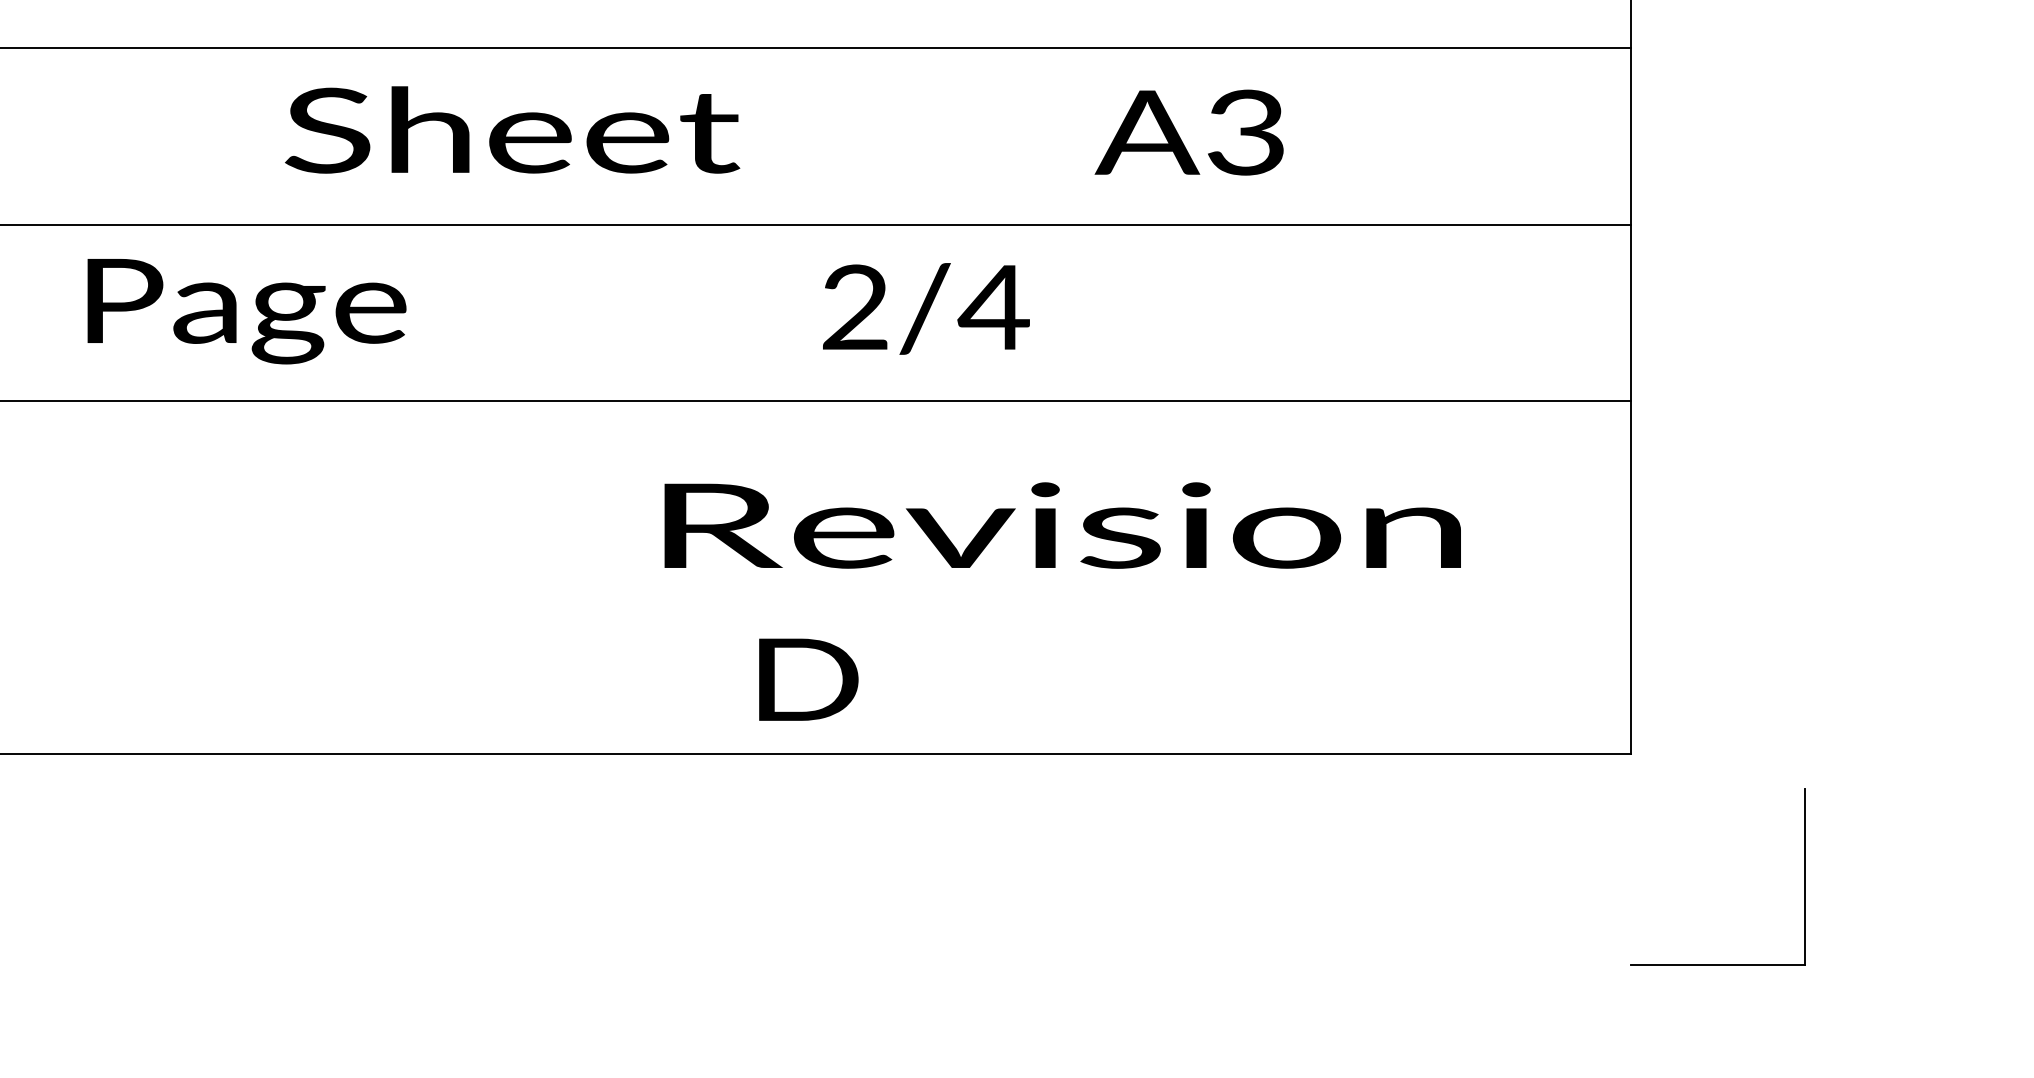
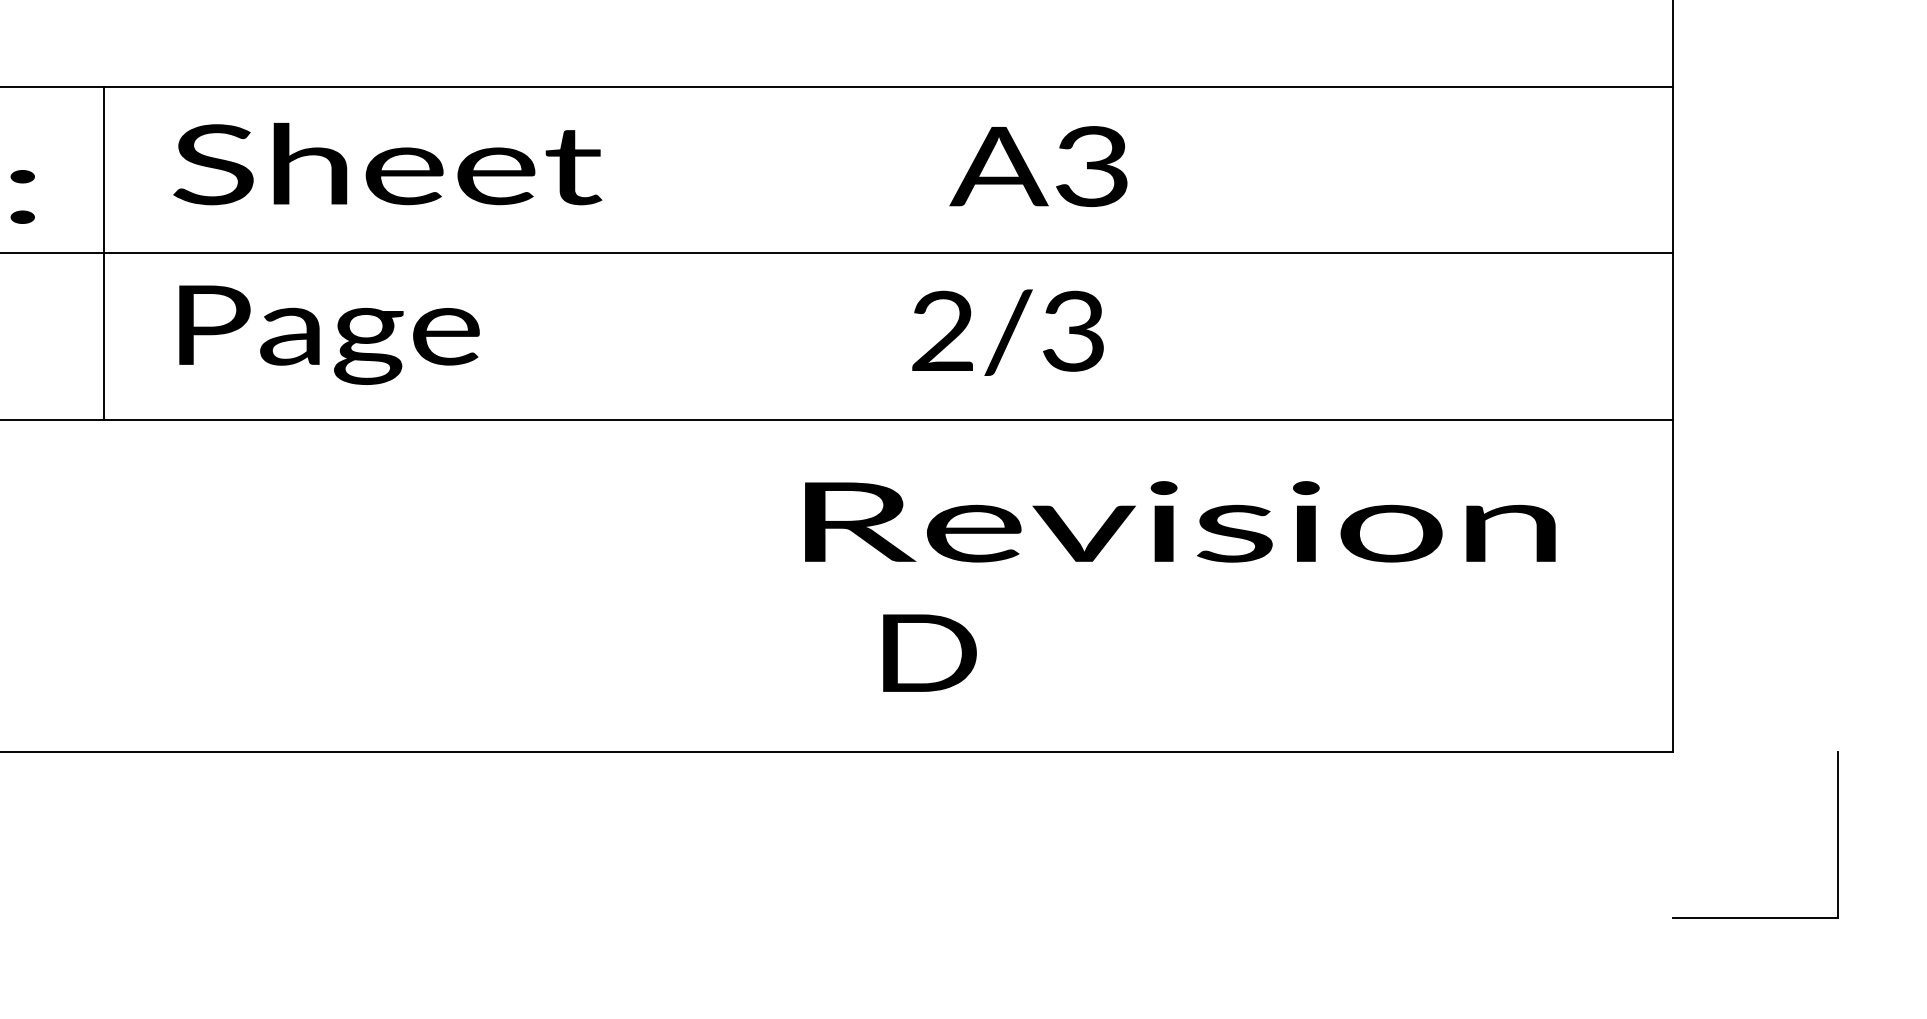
text: (512, 130) -> (387, 164), moved
text: (1189, 132) -> (1038, 166), moved
text: (994, 306) -> (1073, 330), 2/4 -> 2/3
text: (247, 310) -> (329, 334), moved
text: (1062, 525) -> (1180, 521), moved
text: (808, 679) -> (929, 652), moved
part: (1804, 876) -> (1837, 834), moved

